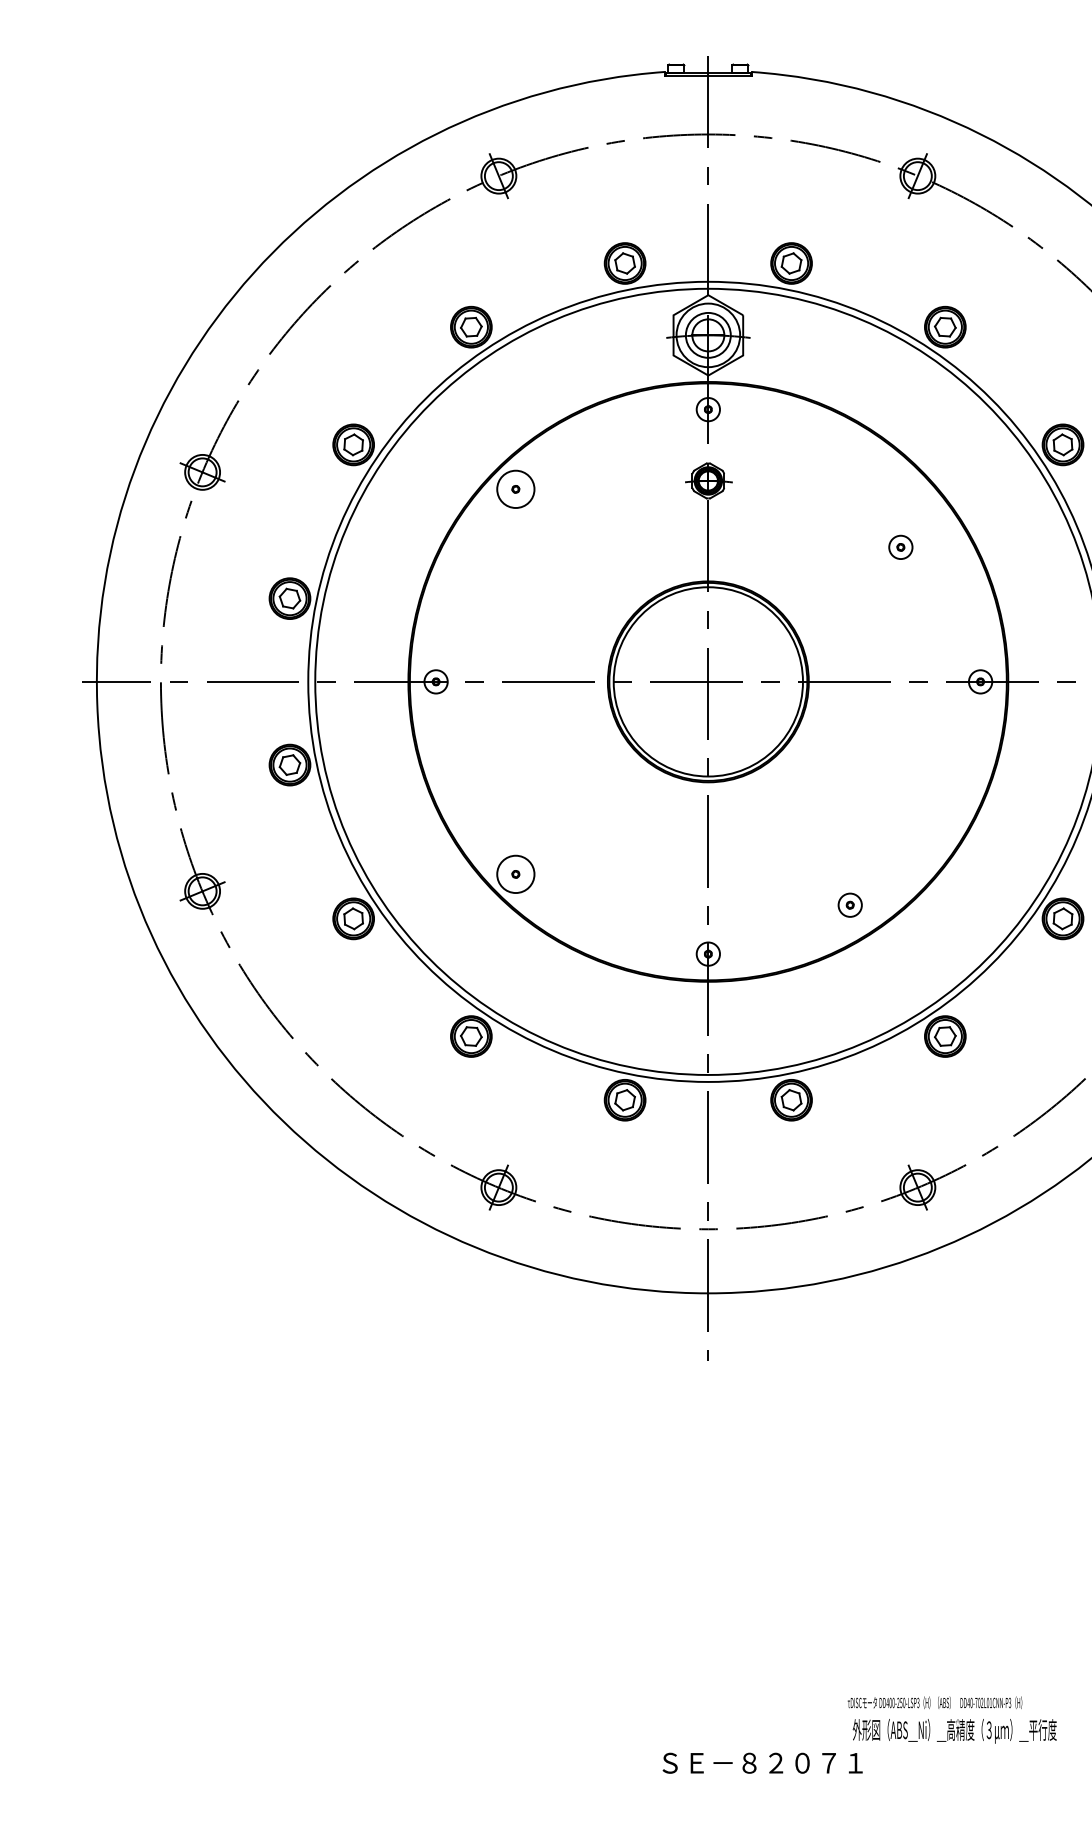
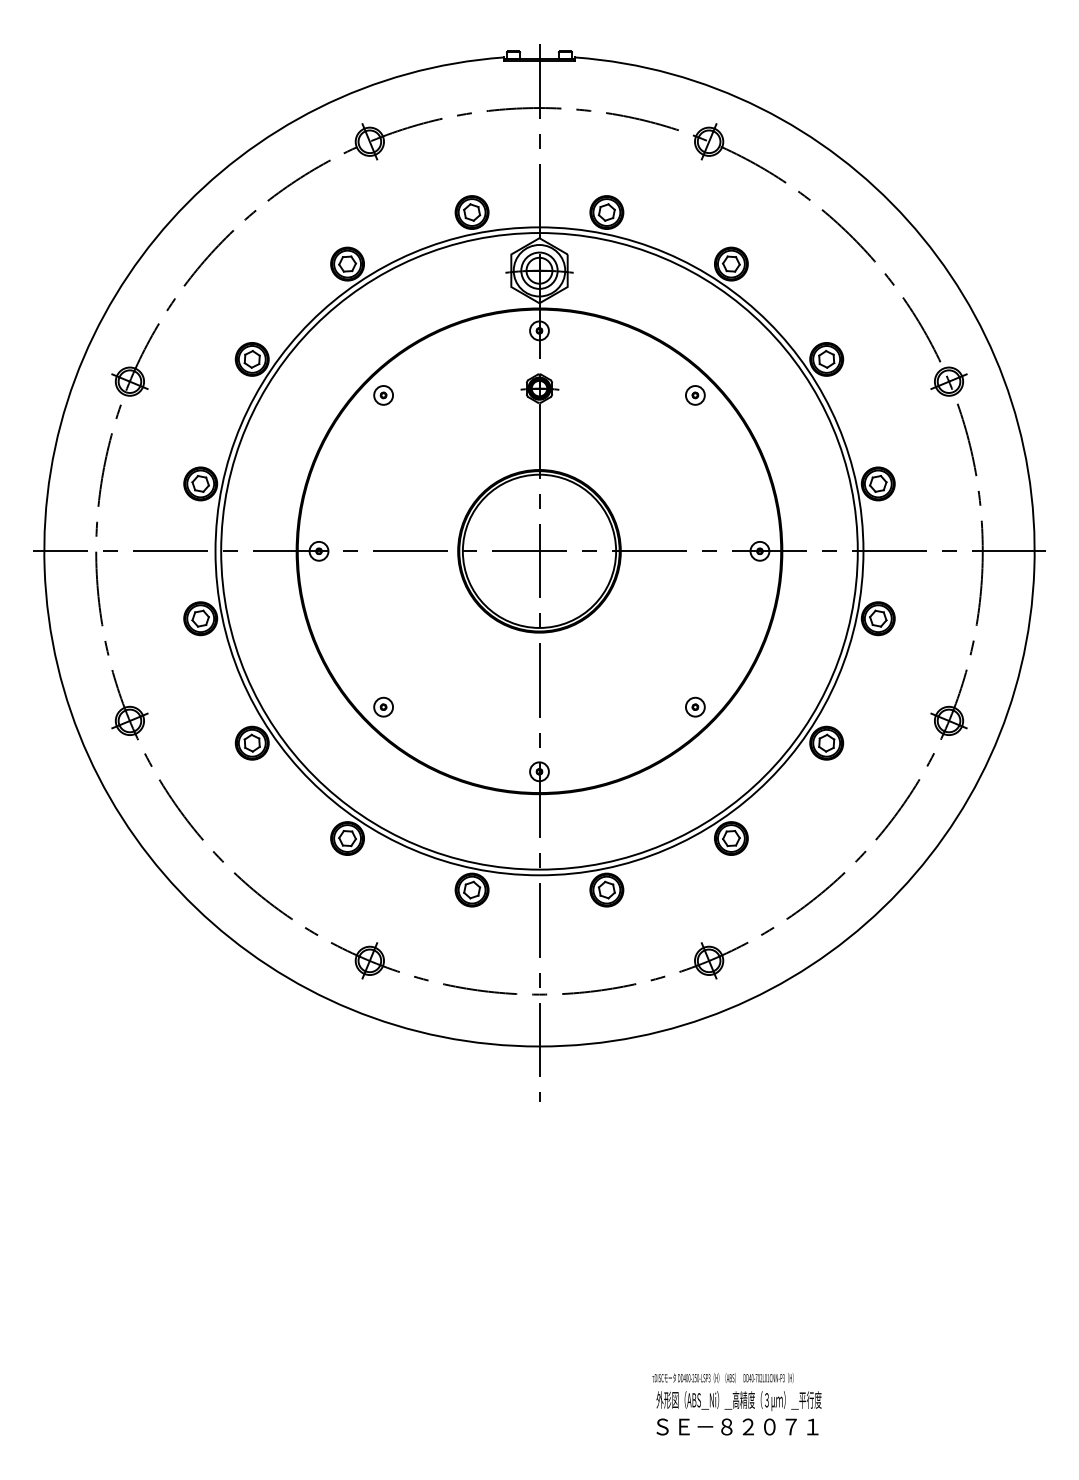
circle: (515, 489) -> (383, 395), size x0.62
part: (901, 547) -> (695, 395), moved
circle: (515, 873) -> (383, 706), size x0.62
part: (850, 904) -> (695, 706), moved
text: (762, 1762) -> (737, 1426), moved

